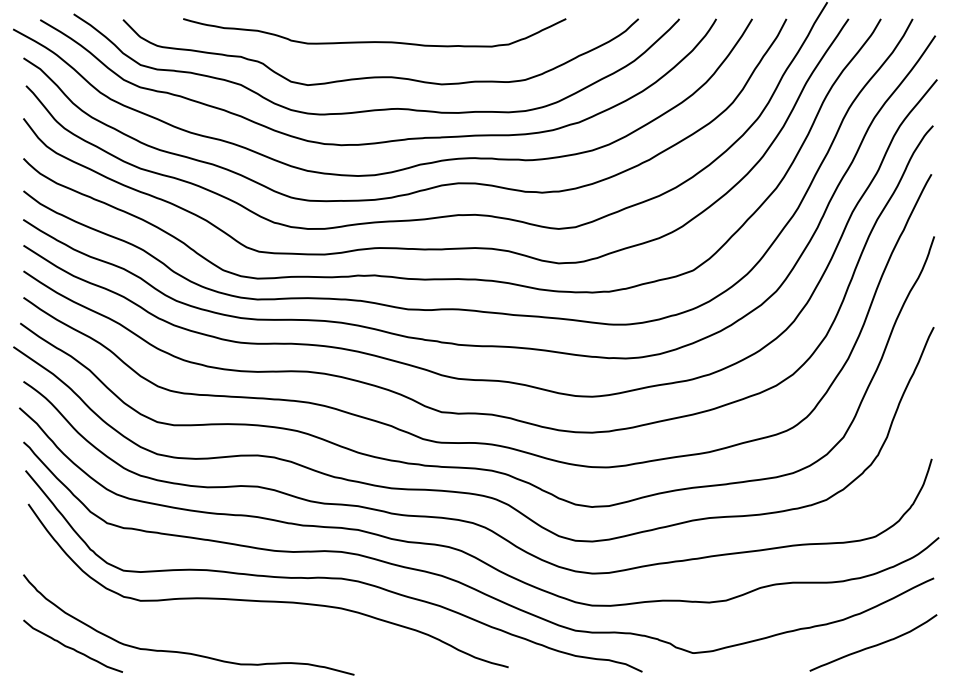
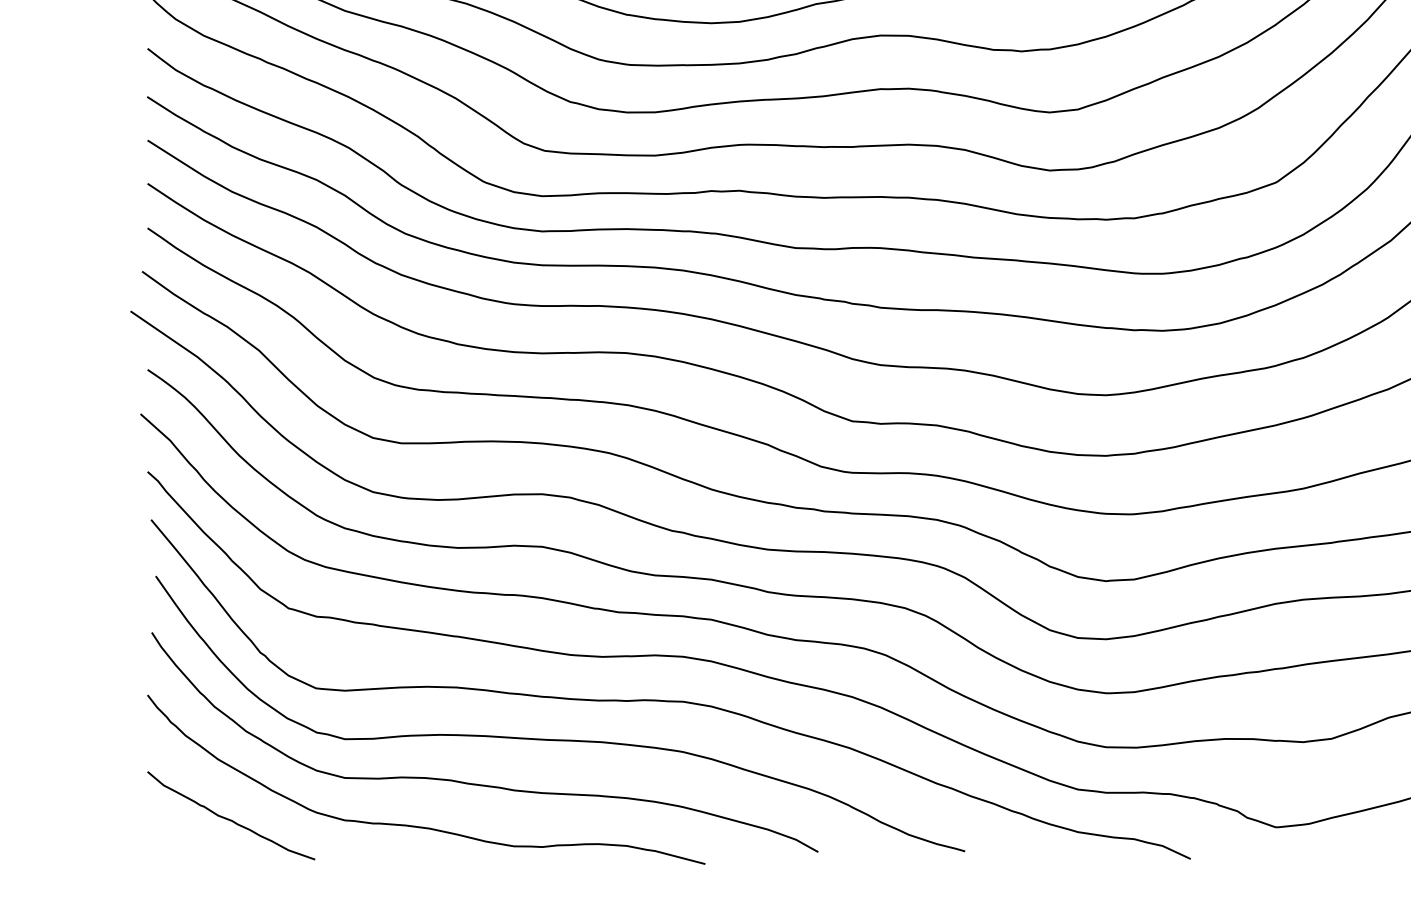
curve: (218, 626) -> (476, 782), added

